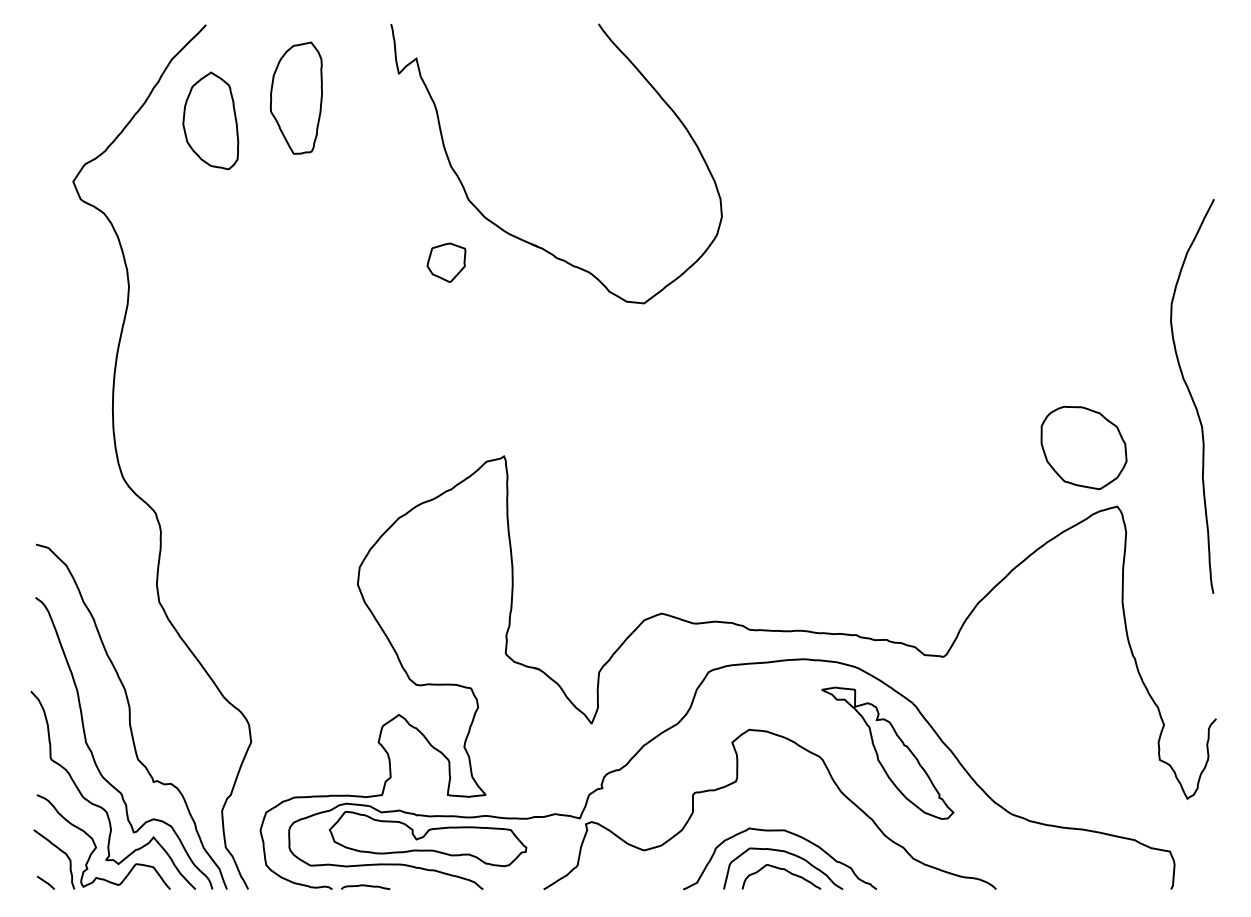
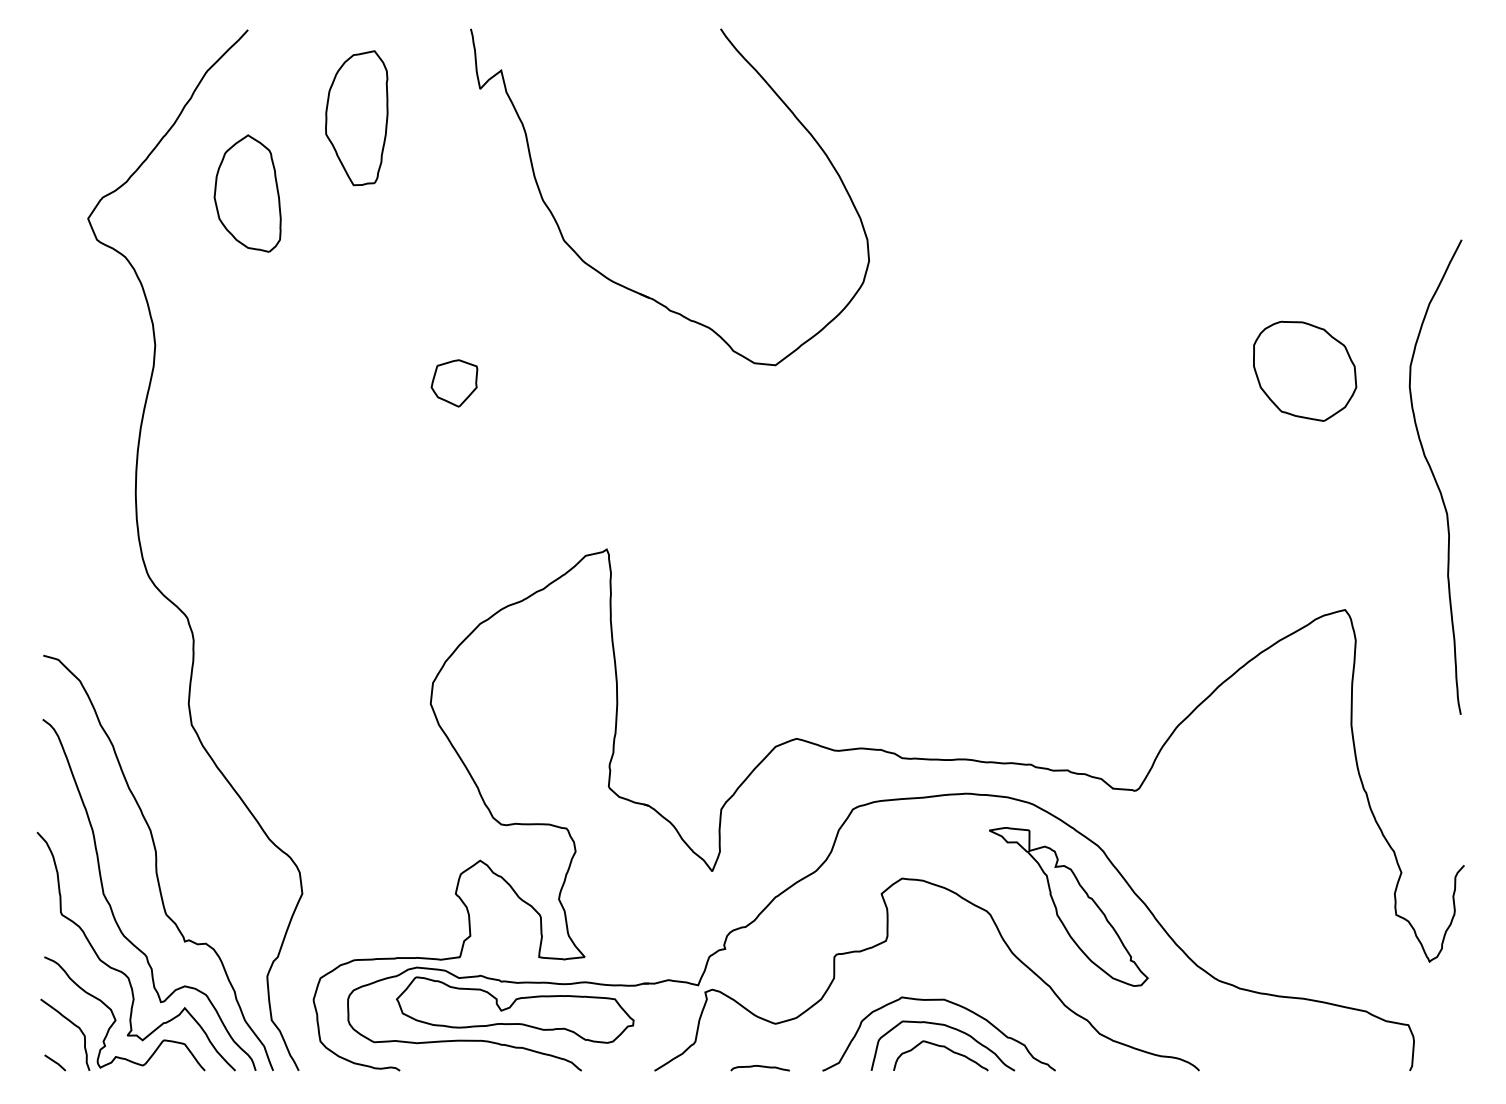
part: (210, 120) -> (247, 193), moved
part: (446, 262) -> (454, 383), moved
part: (1084, 447) -> (1305, 370), moved
curve: (365, 886) -> (760, 1067), moved

